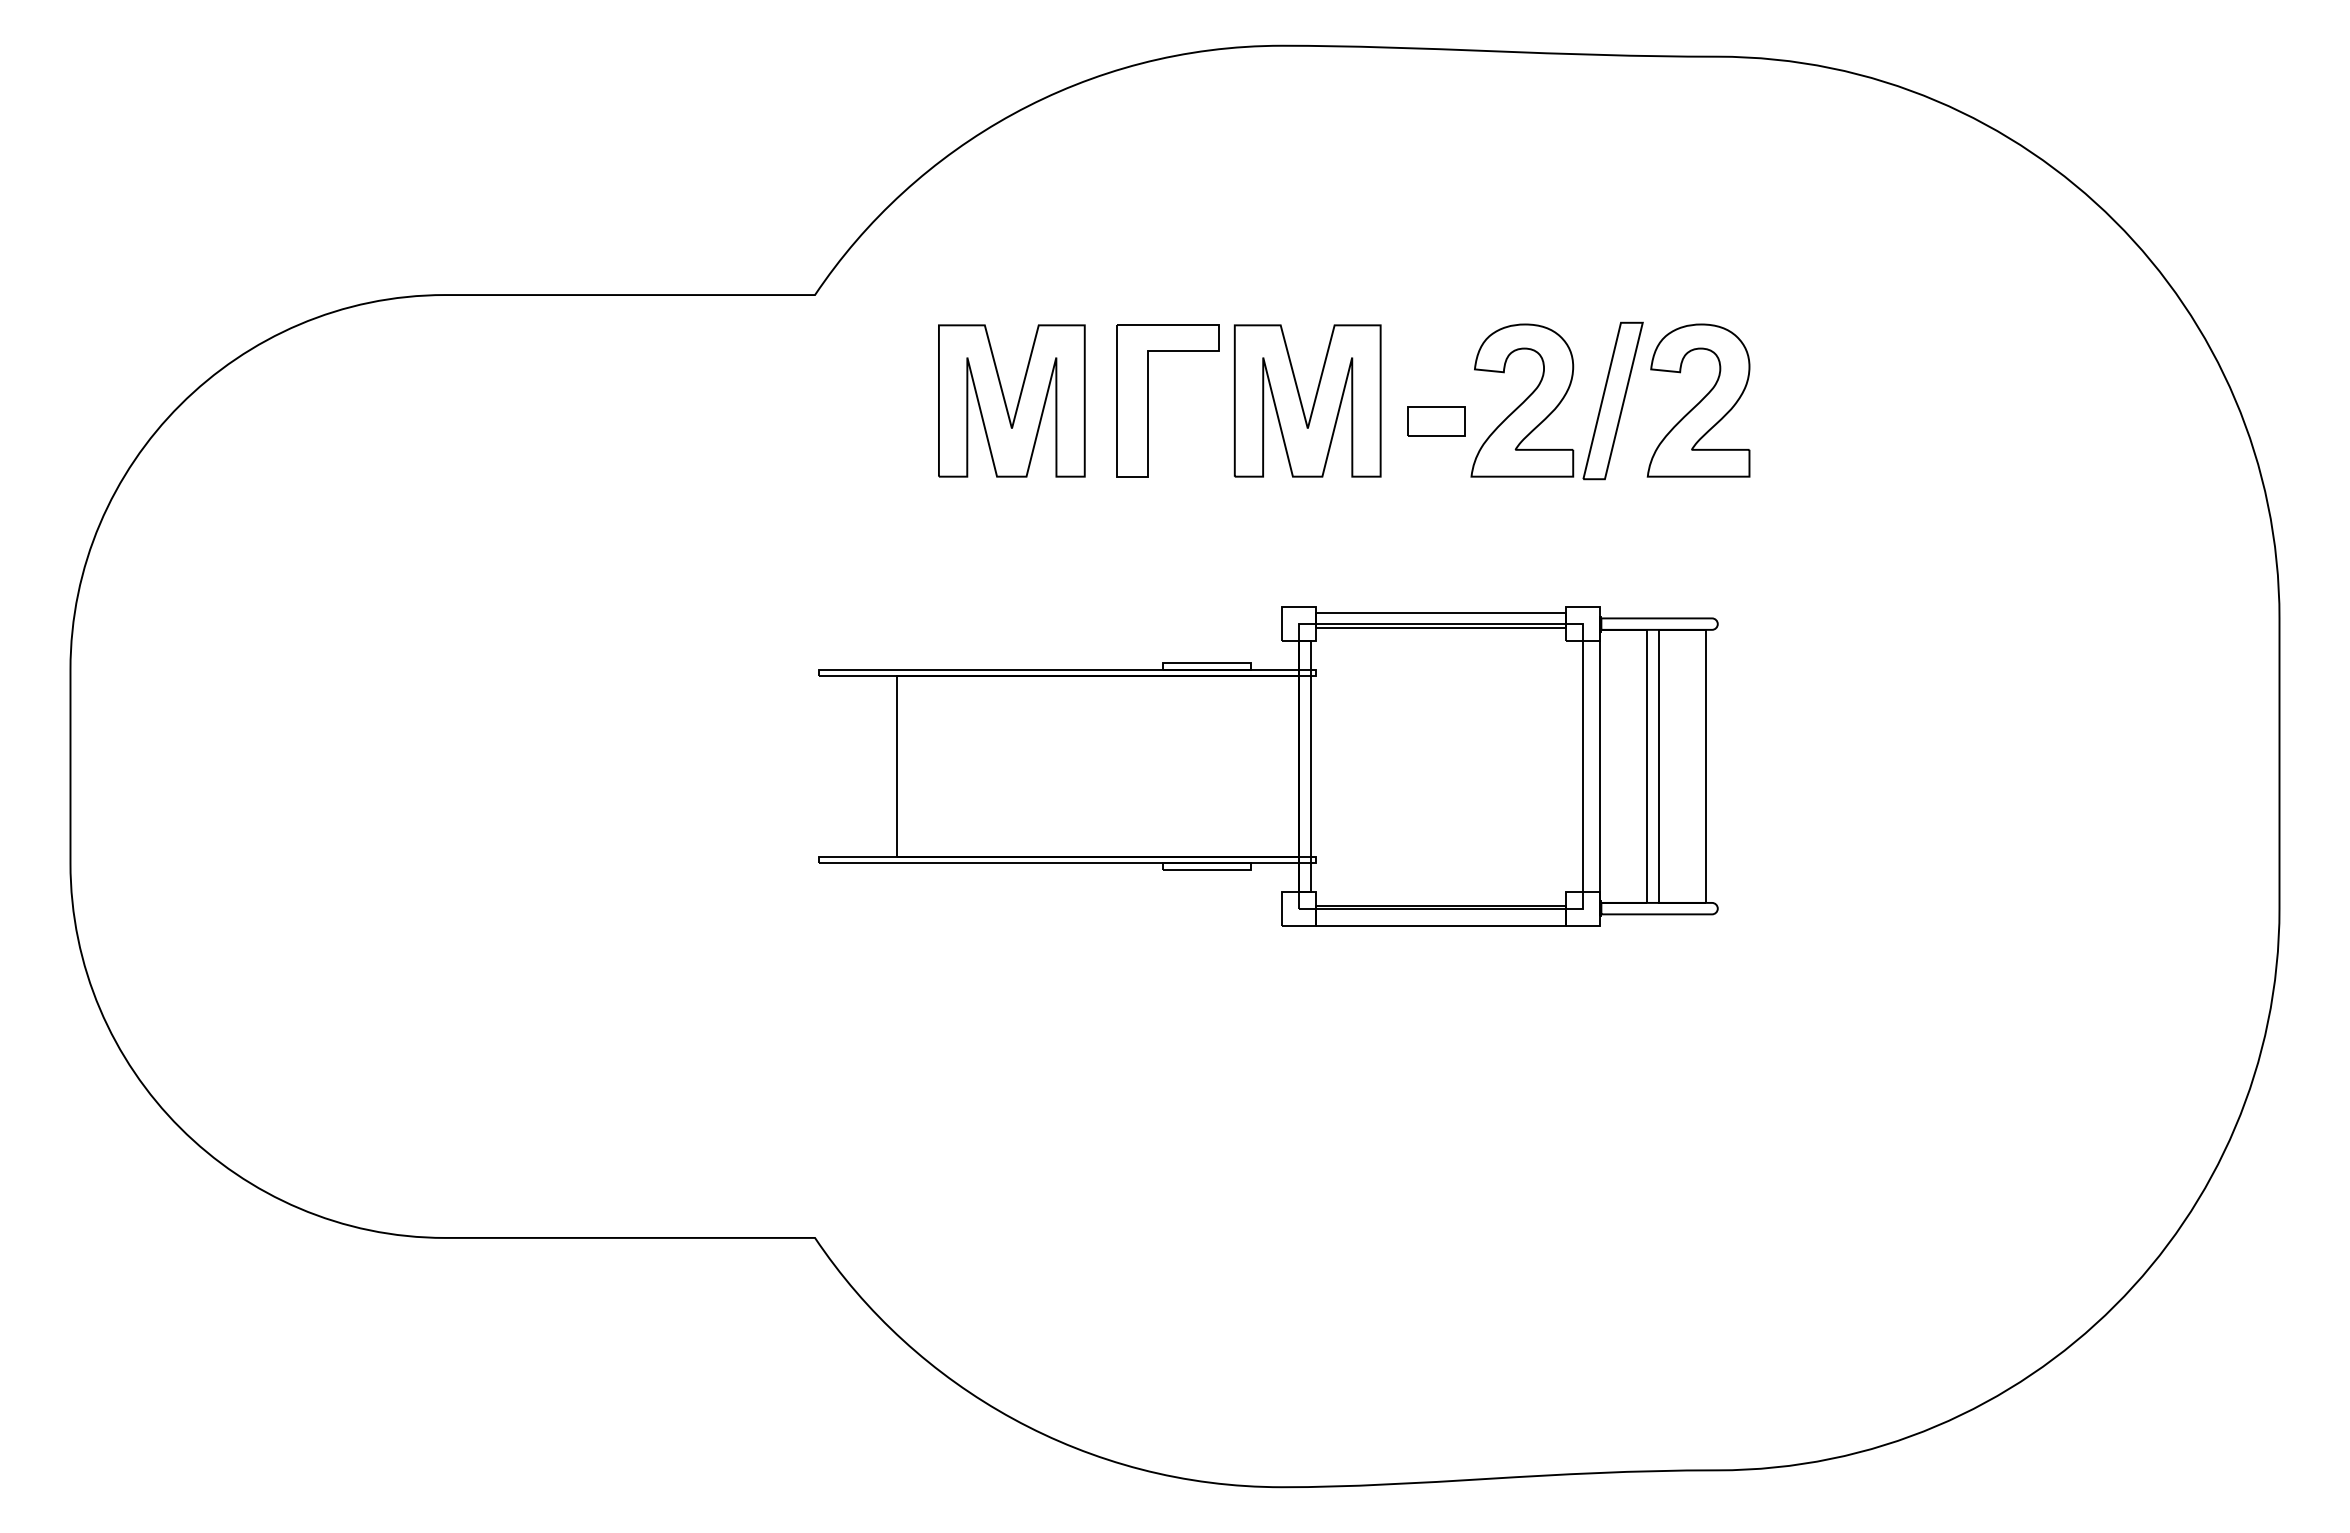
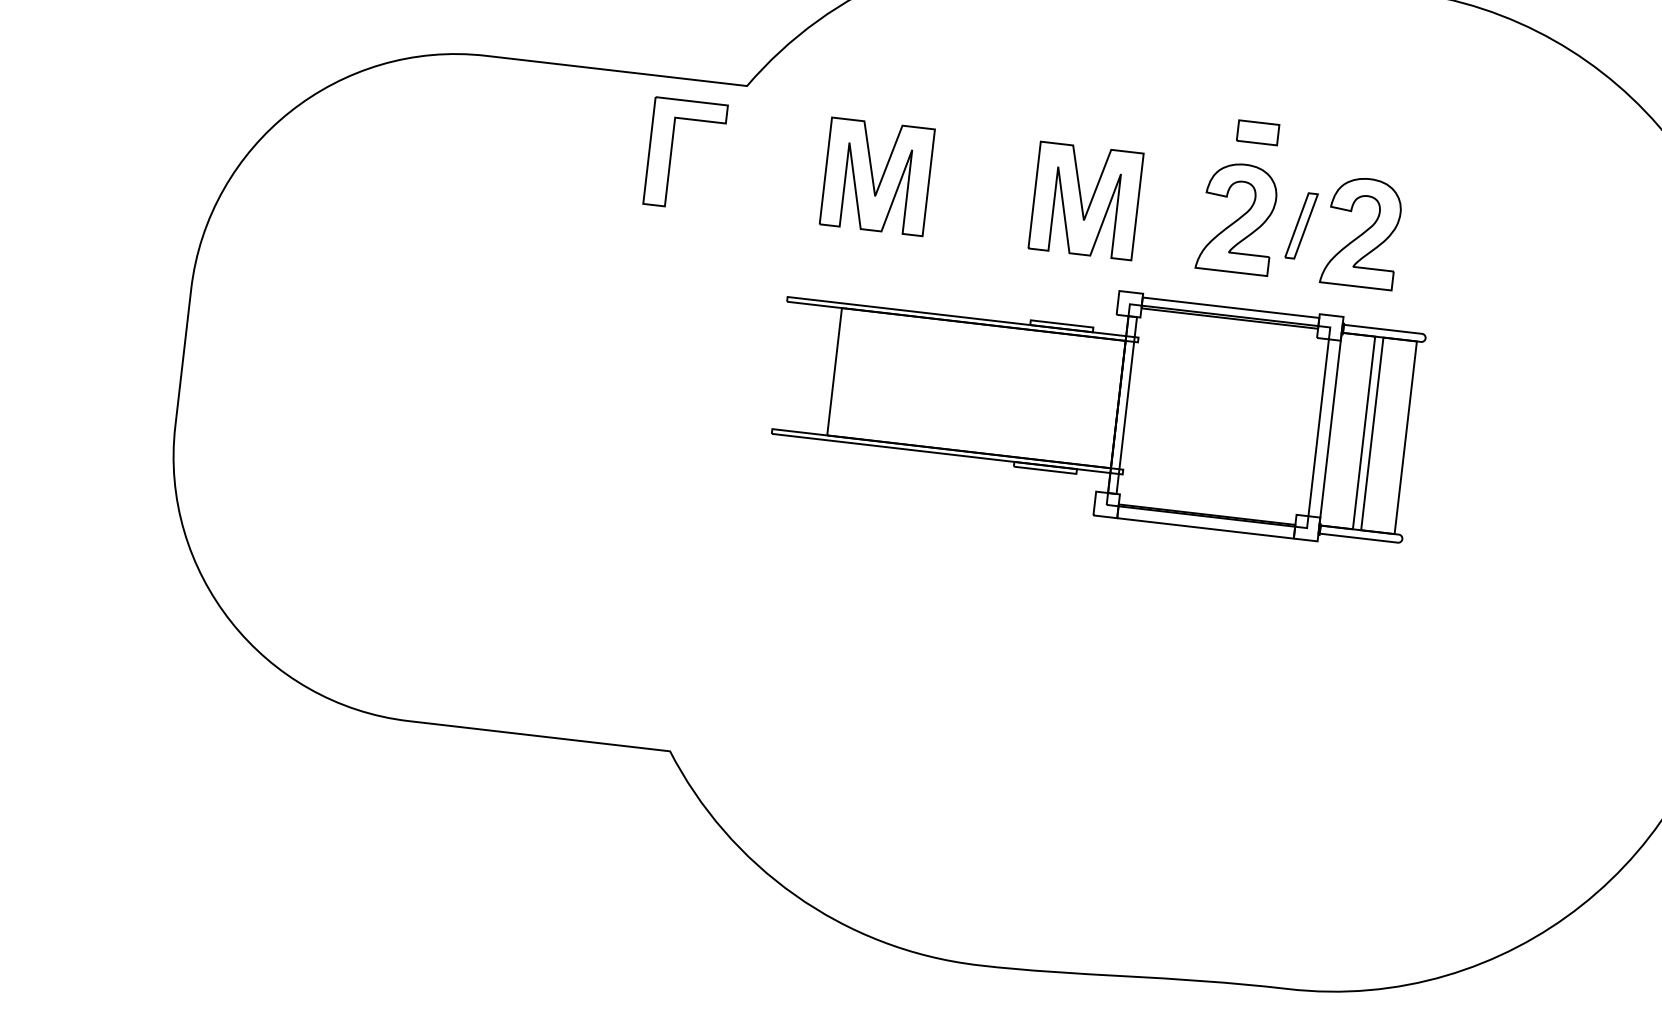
part: (1148, 400) -> (671, 152), moved
part: (1612, 400) -> (1301, 225), size x0.6
part: (1436, 421) -> (1258, 132), moved
part: (1268, 766) -> (1096, 402), moved

